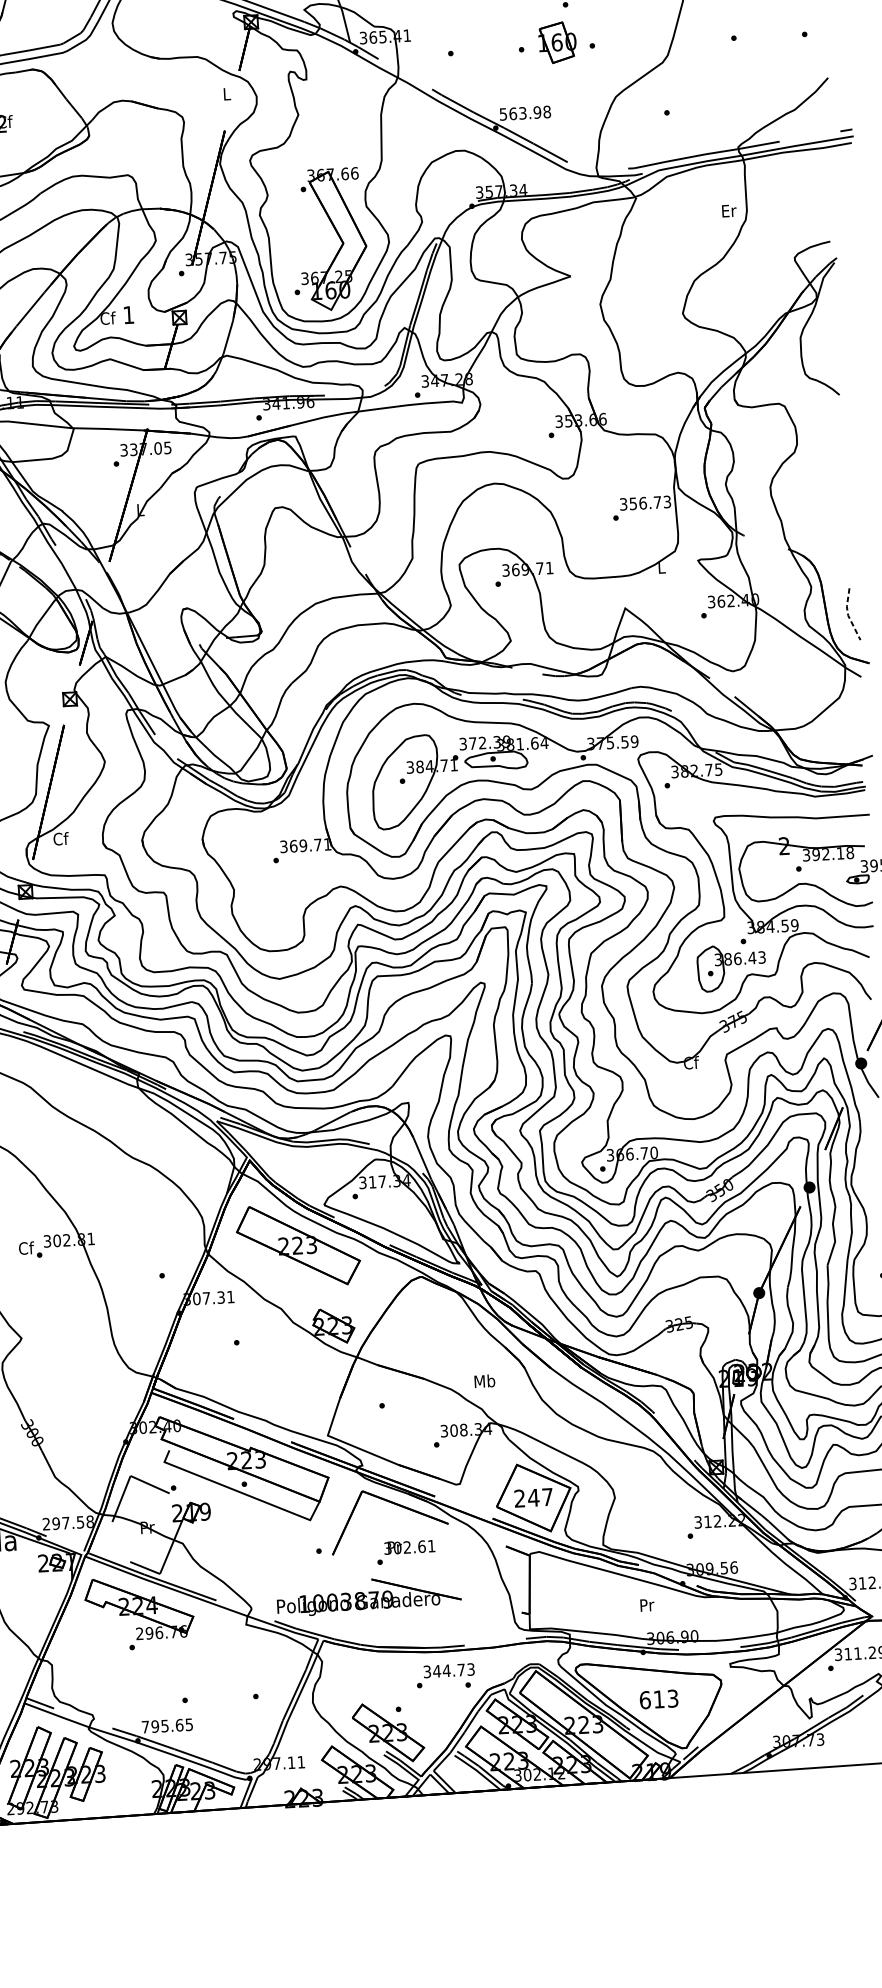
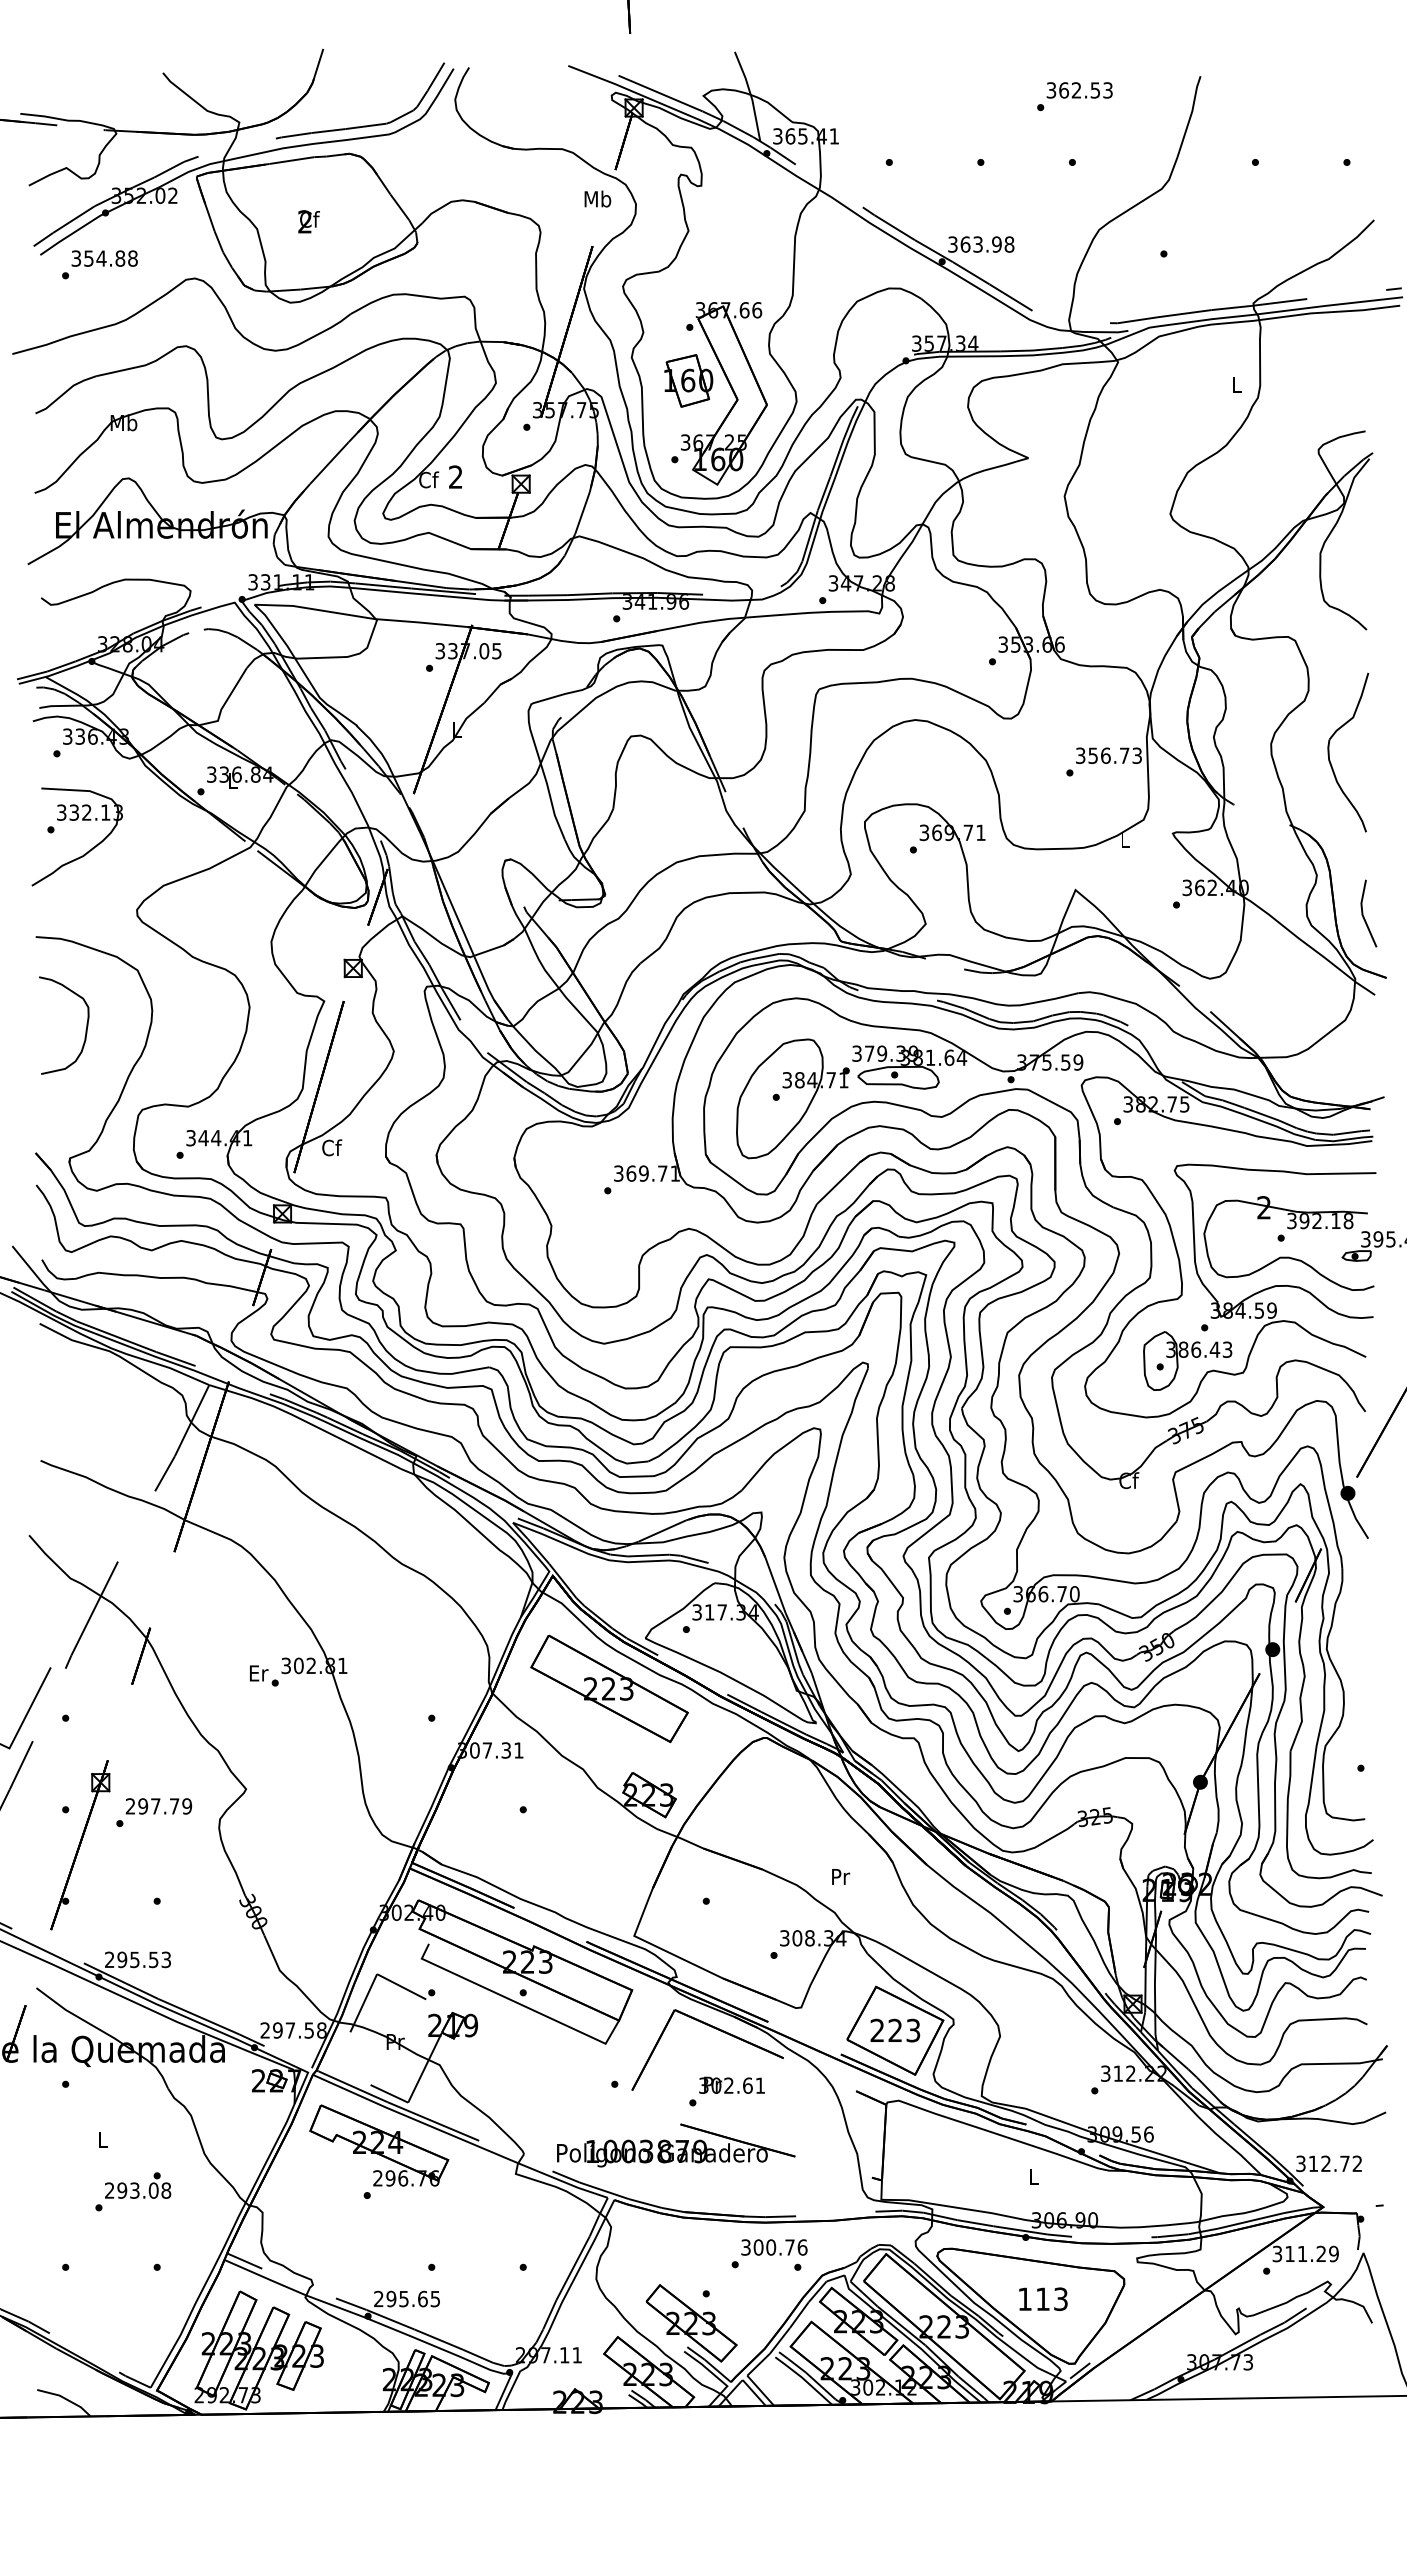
part: (557, 42) -> (688, 380), moved
text: (226, 93) -> (597, 198), L -> Mb
text: (503, 113) -> (952, 243), 563.98 -> 363.98
text: (729, 210) -> (1237, 384), Er -> L
text: (128, 314) -> (455, 476), 1 -> 2
part: (815, 491) -> (1329, 752), added
line: (848, 615) -> (1362, 914), dashed -> solid
text: (482, 742) -> (882, 1053), 372.39 -> 379.39
text: (26, 1247) -> (258, 1672), Cf -> Er
text: (484, 1381) -> (840, 1876), Mb -> Pr
text: (539, 1497) -> (903, 2030), 247 -> 223
text: (647, 1604) -> (1034, 2176), Pr -> L
text: (453, 1670) -> (780, 2247), 344.73 -> 300.76
text: (645, 1700) -> (1025, 2299), 613 -> 113
text: (145, 1726) -> (378, 2298), 795.65 -> 295.65

